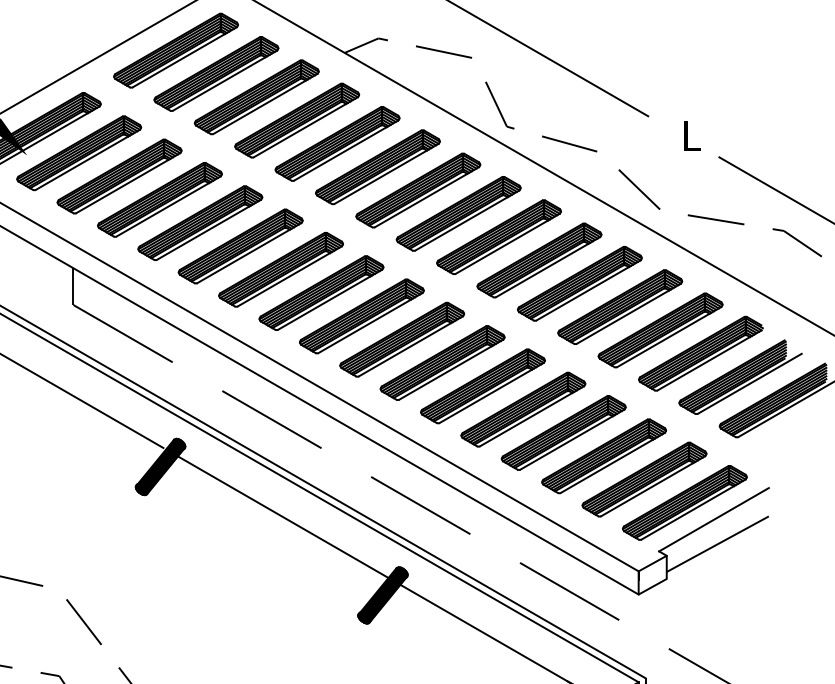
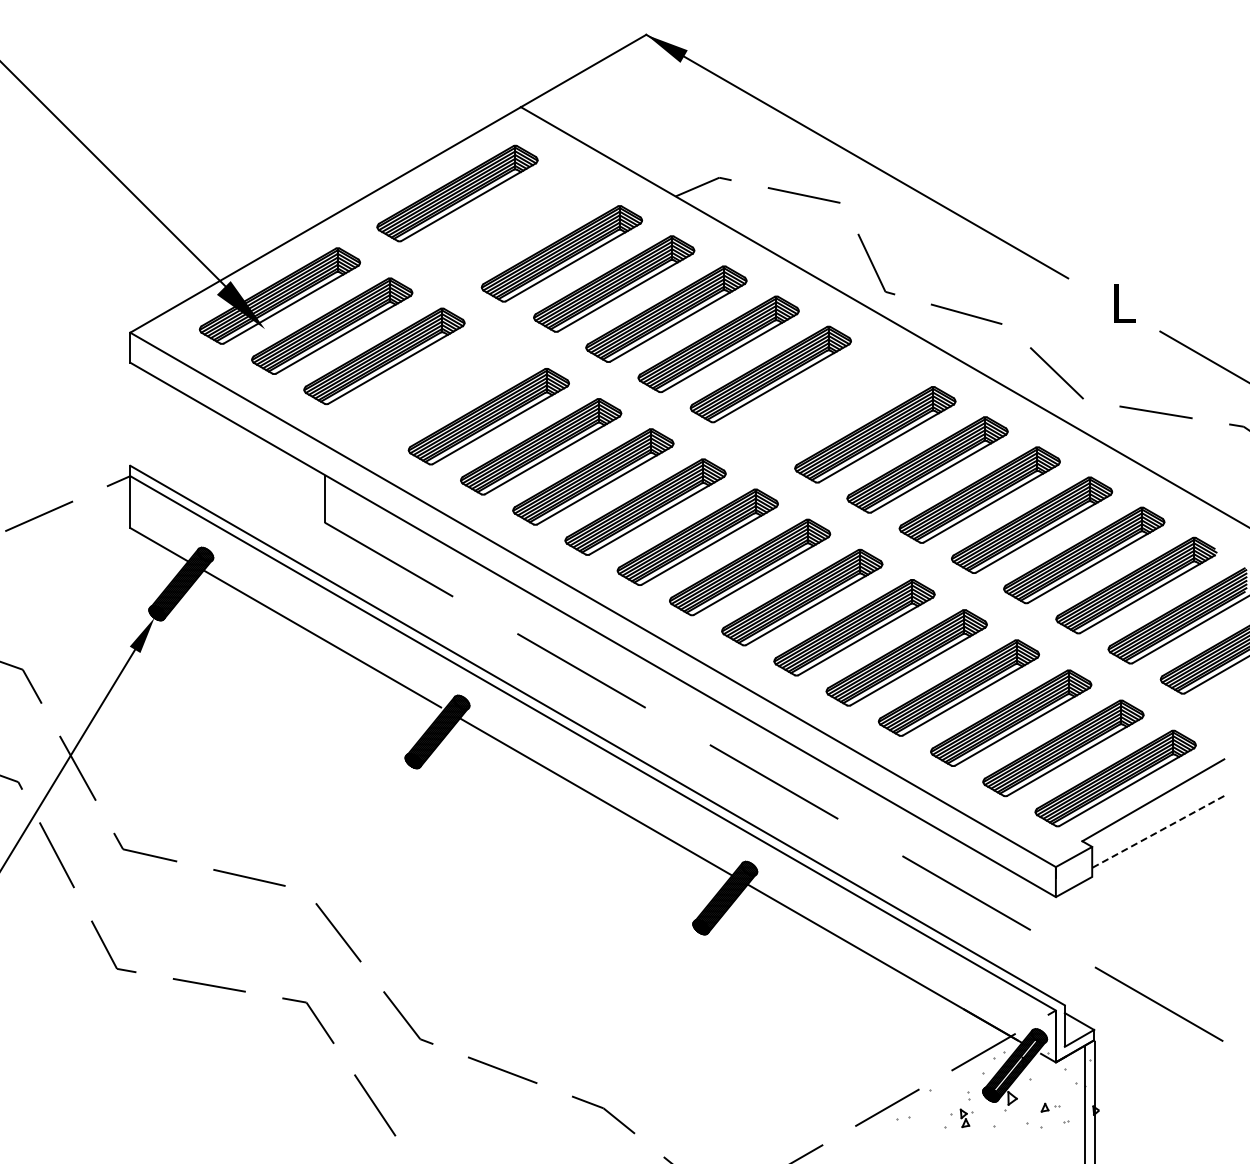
part: (216, 73) -> (509, 223), removed
part: (159, 199) -> (436, 386), removed
part: (459, 213) -> (823, 404), removed
line: (717, 544) -> (1157, 832), solid -> dashed

